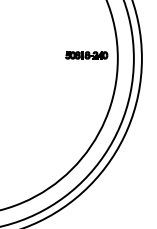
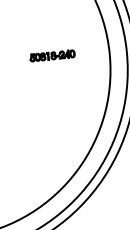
part: (86, 55) -> (52, 56), moved

